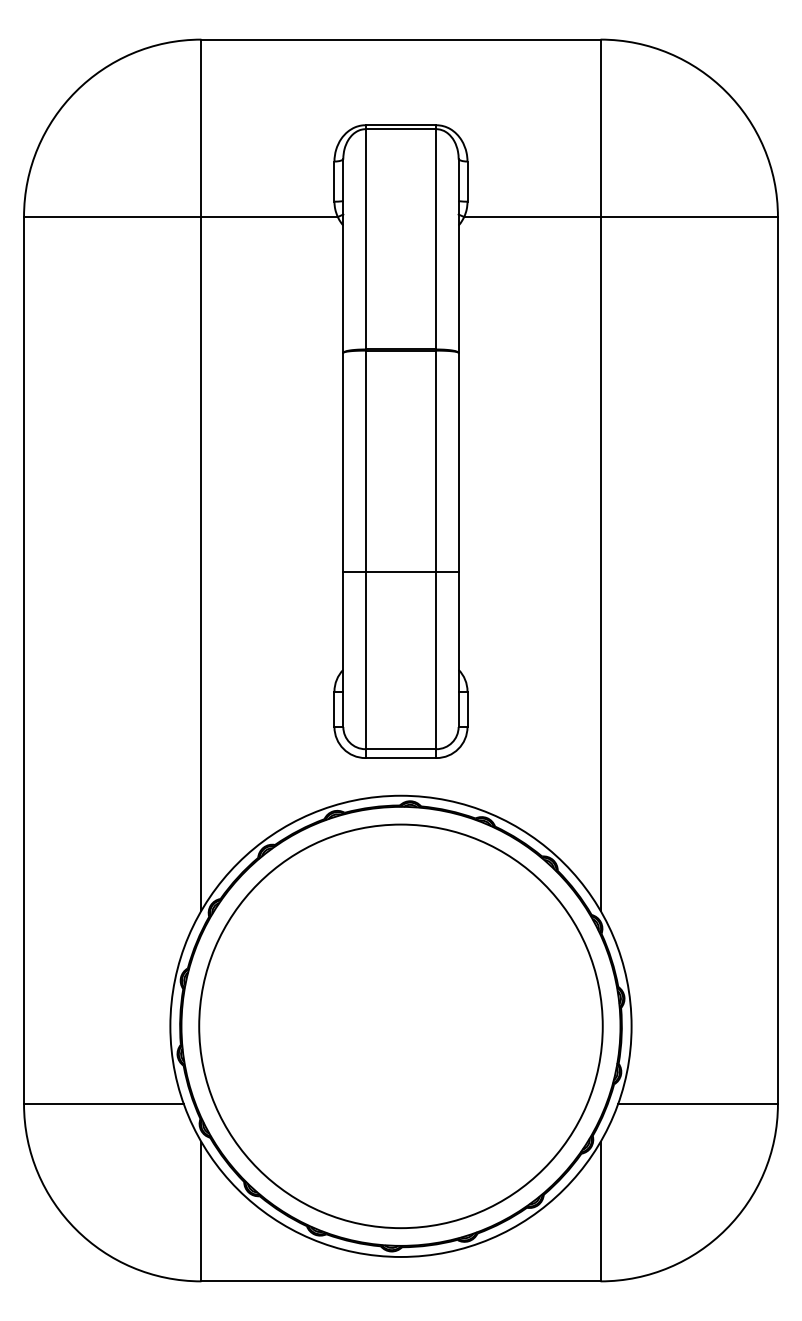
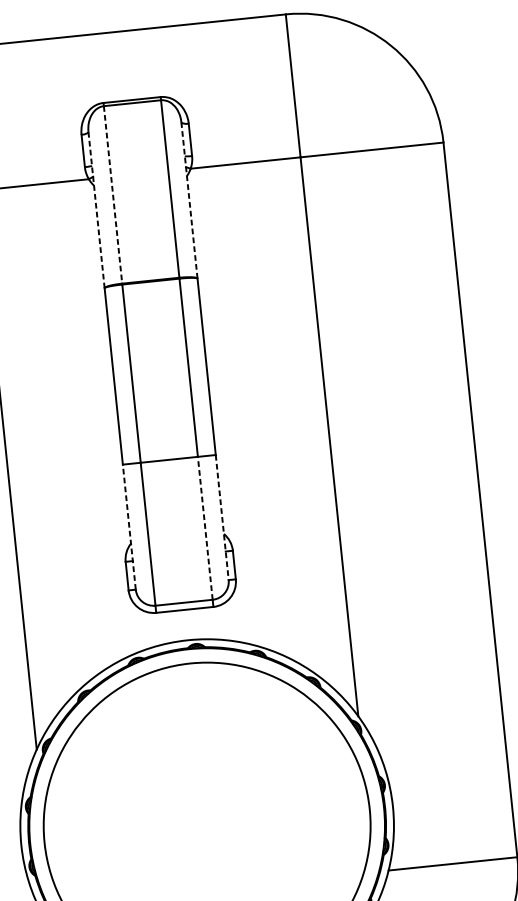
line: (365, 239) -> (113, 195), solid -> dashed
line: (343, 255) -> (96, 209), solid -> dashed
line: (458, 256) -> (189, 200), solid -> dashed
line: (343, 649) -> (129, 527), solid -> dashed
line: (458, 649) -> (222, 517), solid -> dashed
line: (436, 660) -> (205, 528), solid -> dashed

